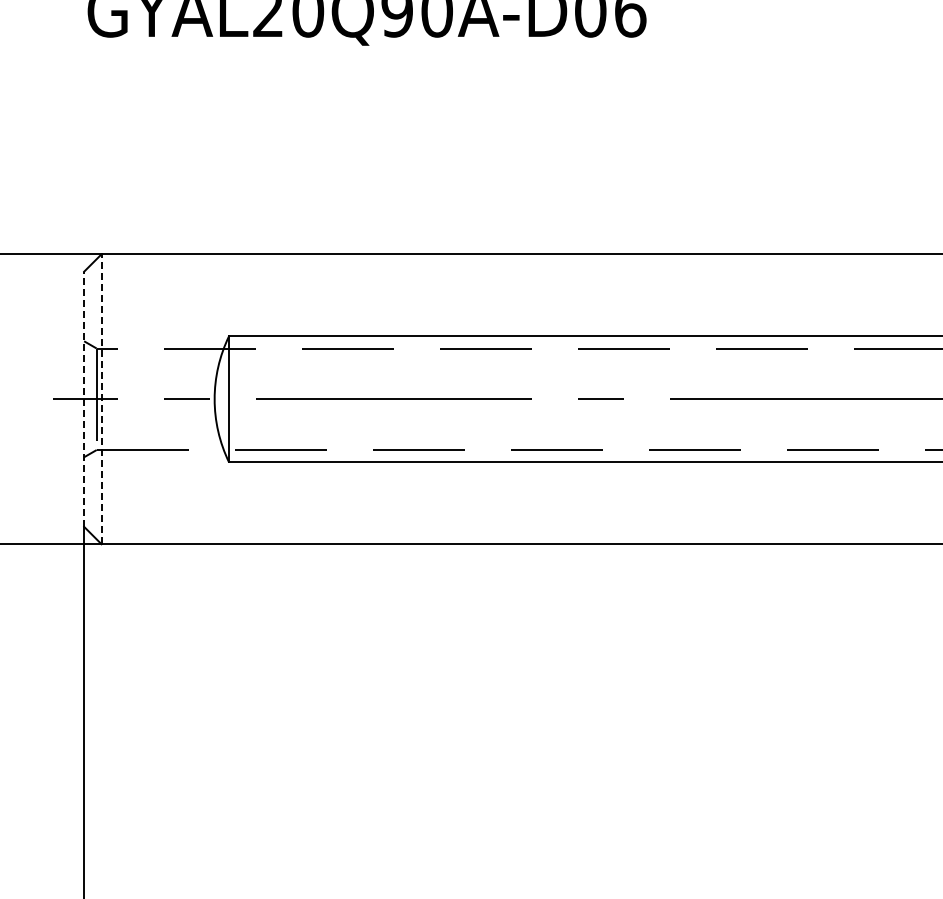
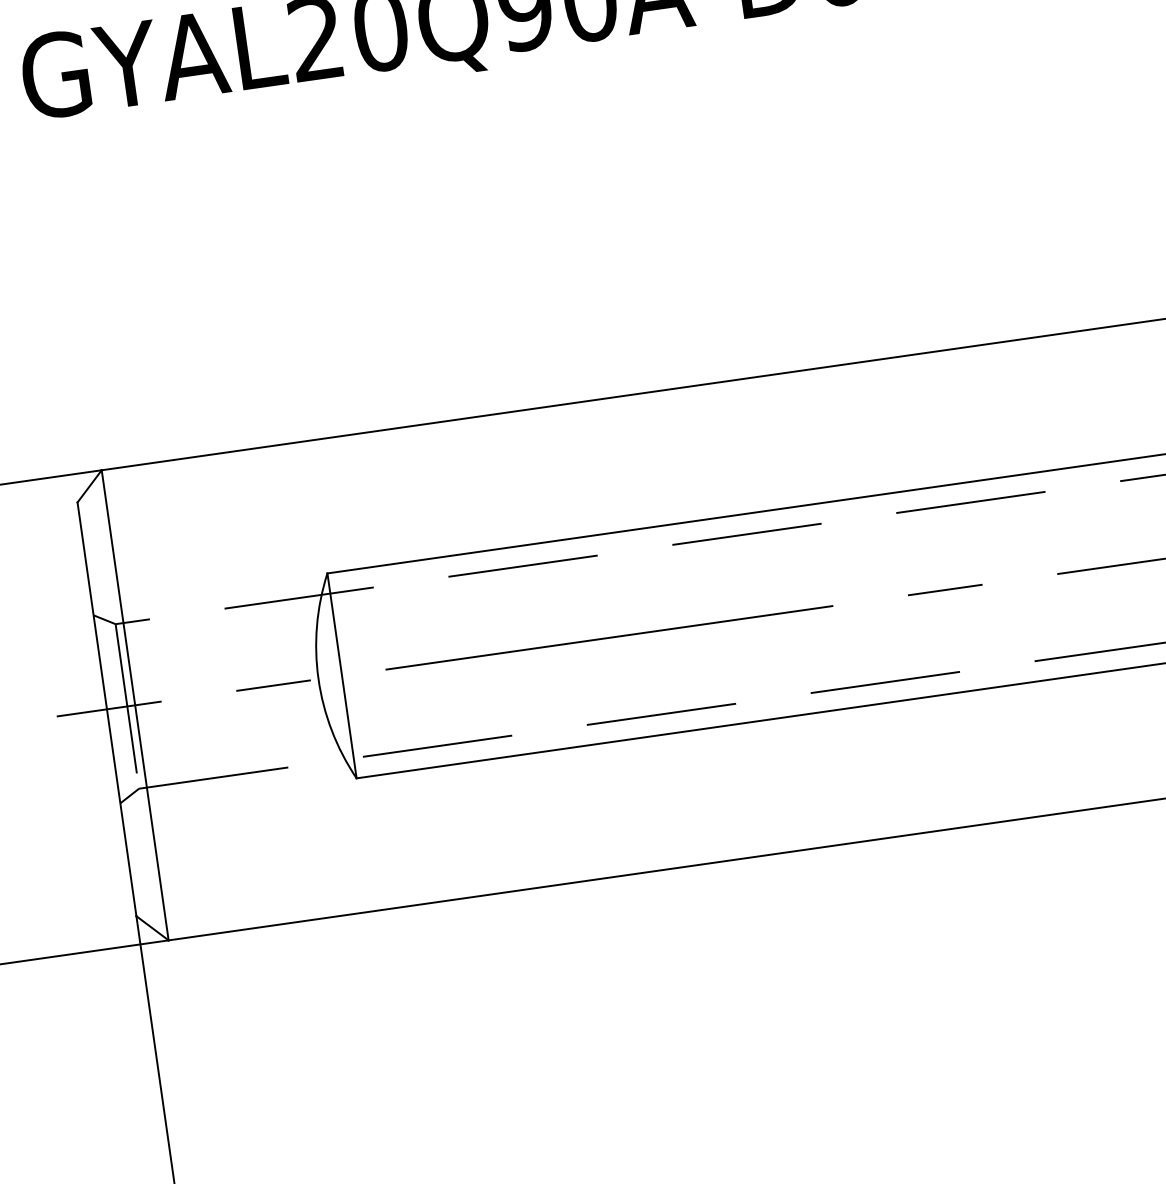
line: (84, 399) -> (107, 709), dashed -> solid
line: (101, 399) -> (135, 705), dashed -> solid

